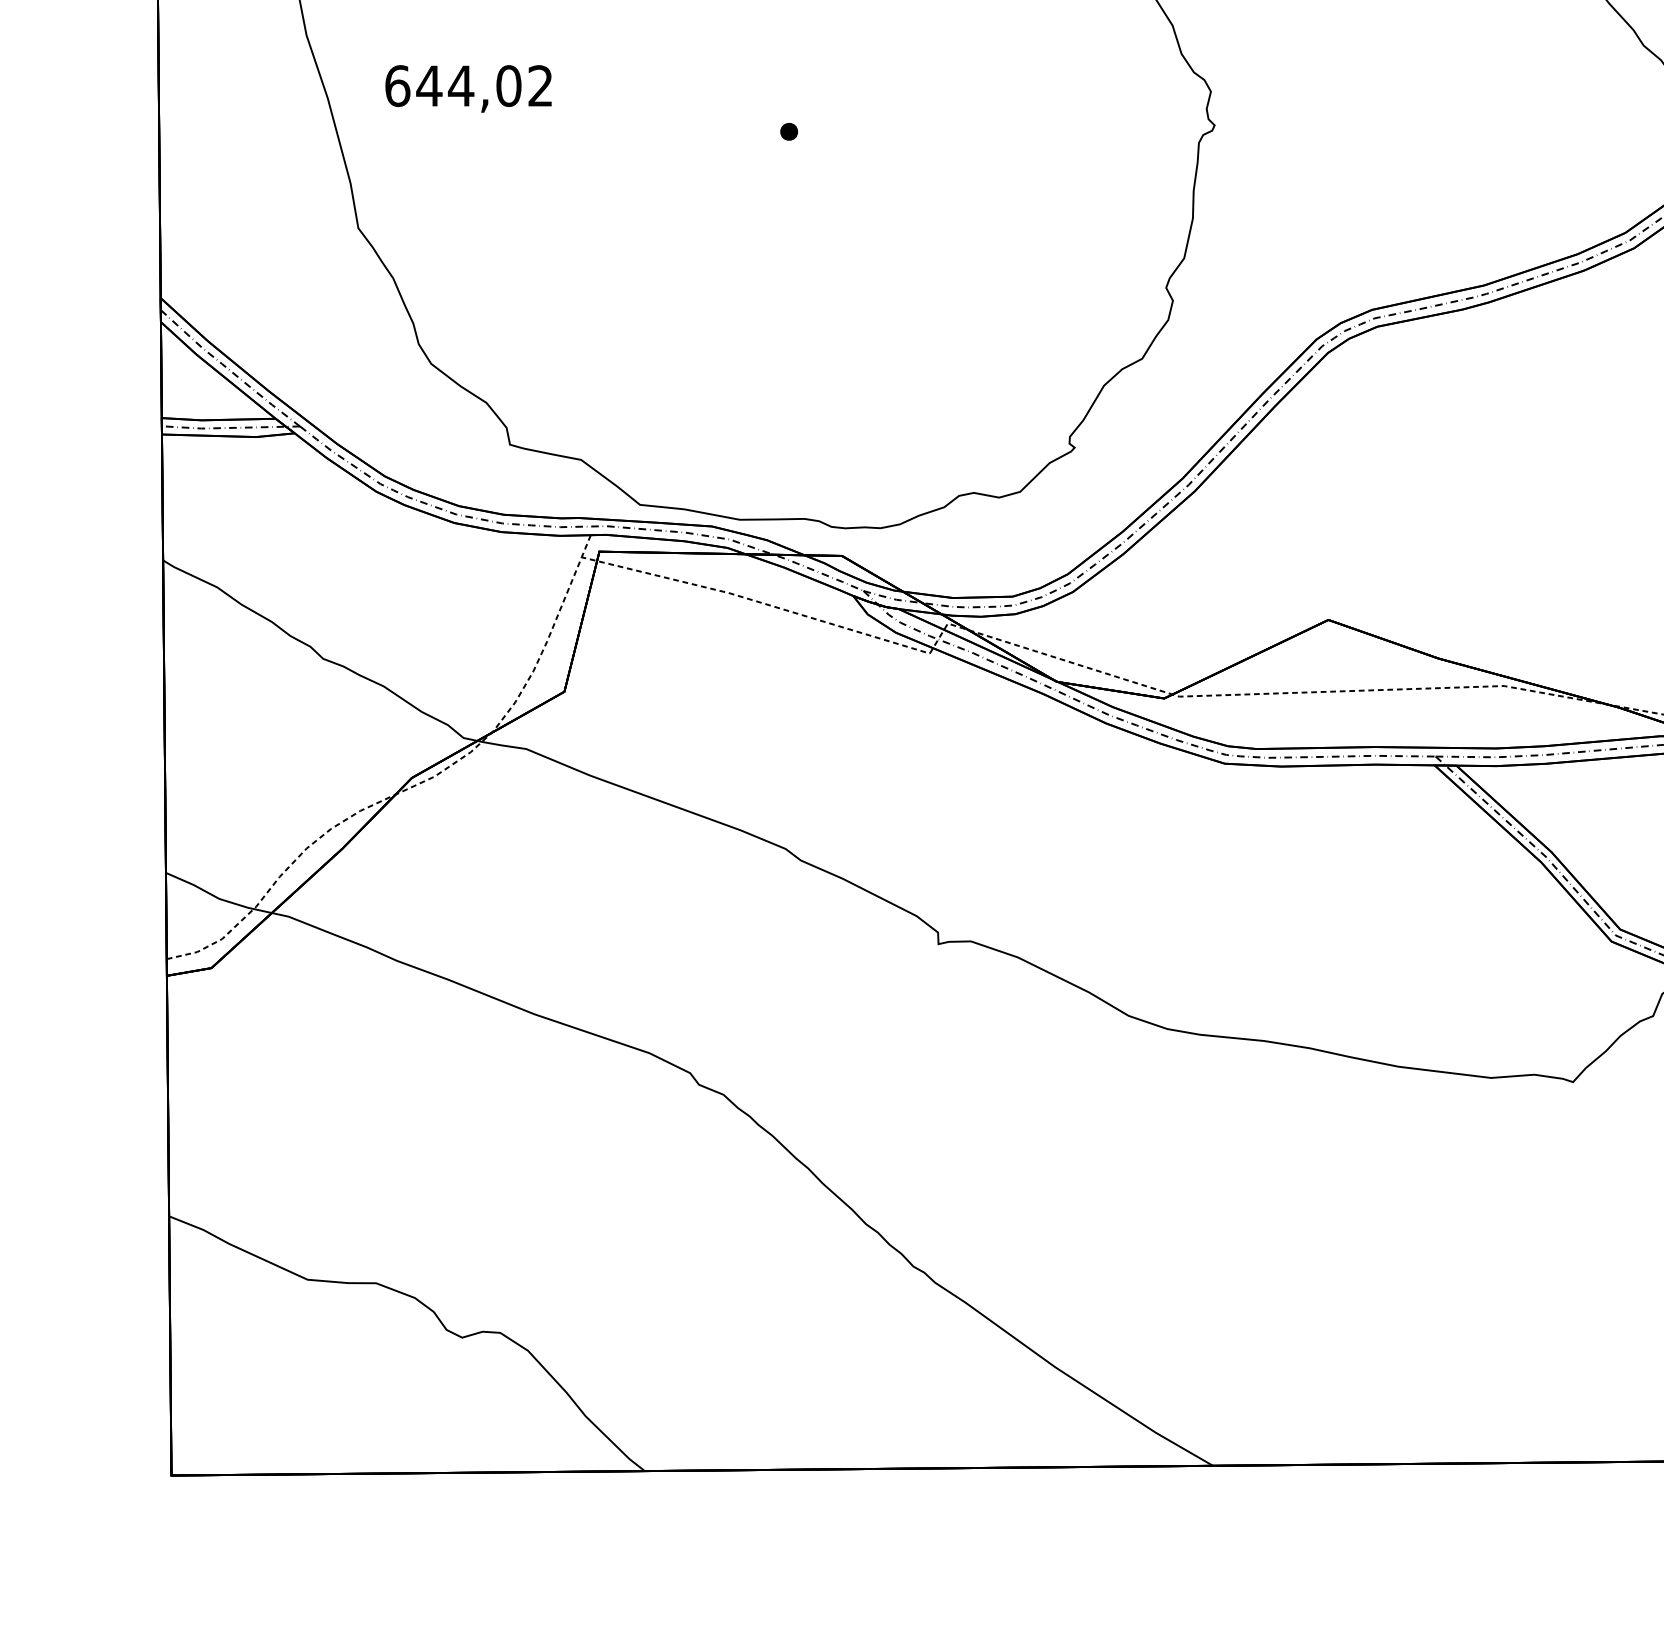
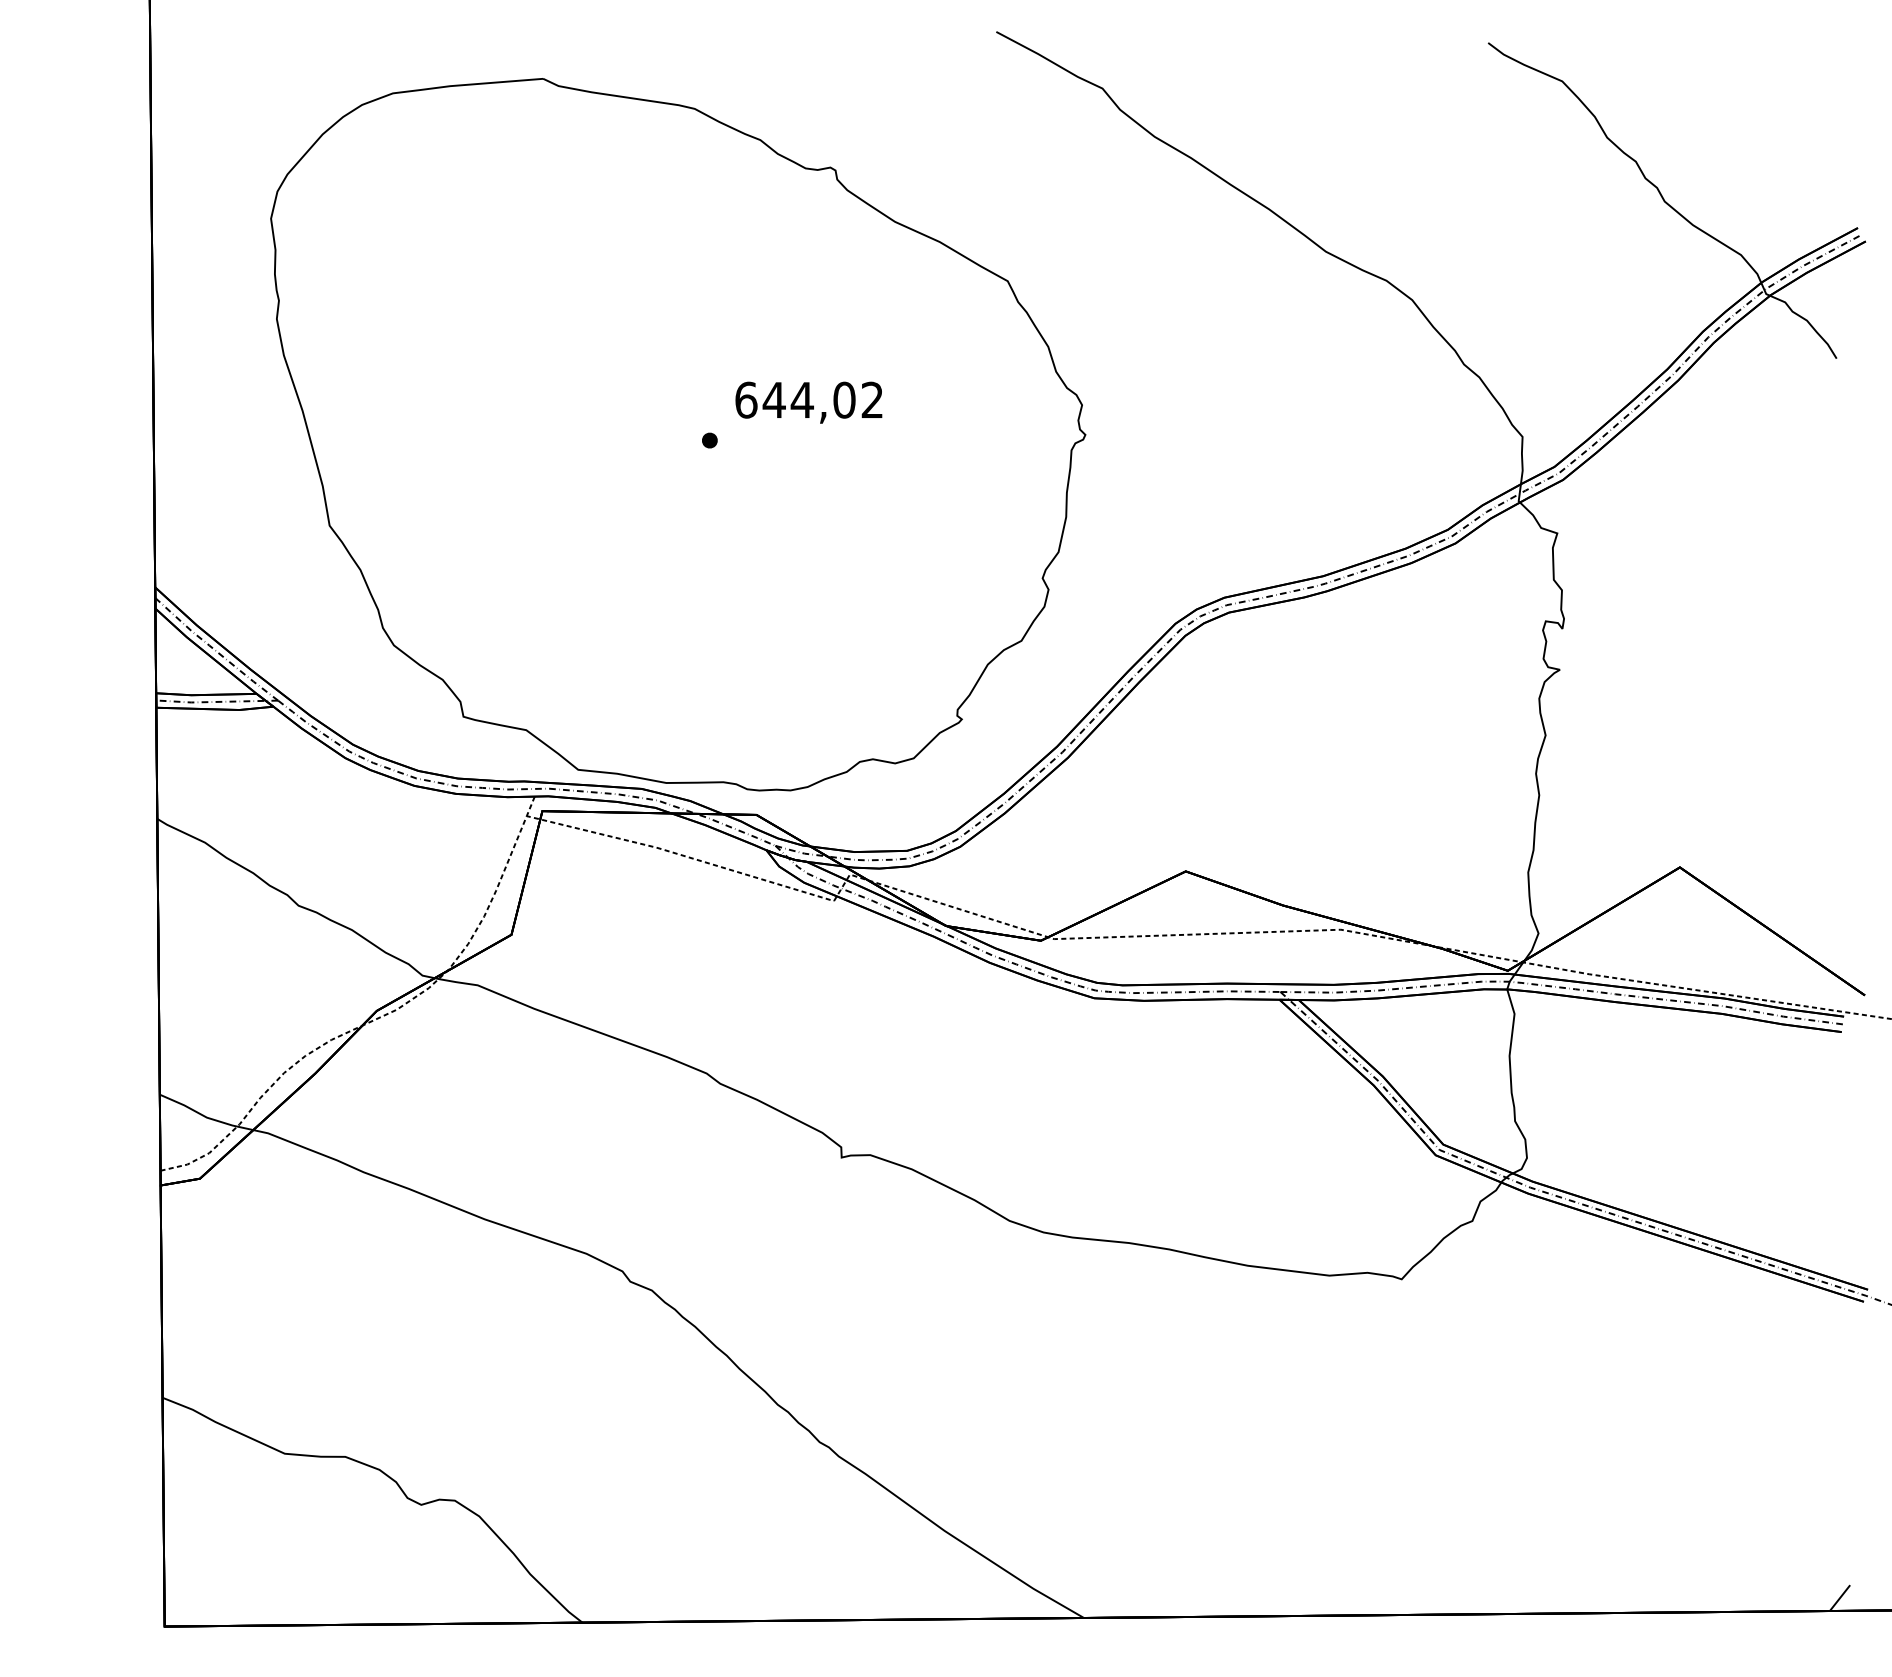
text: (468, 88) -> (808, 402), moved

